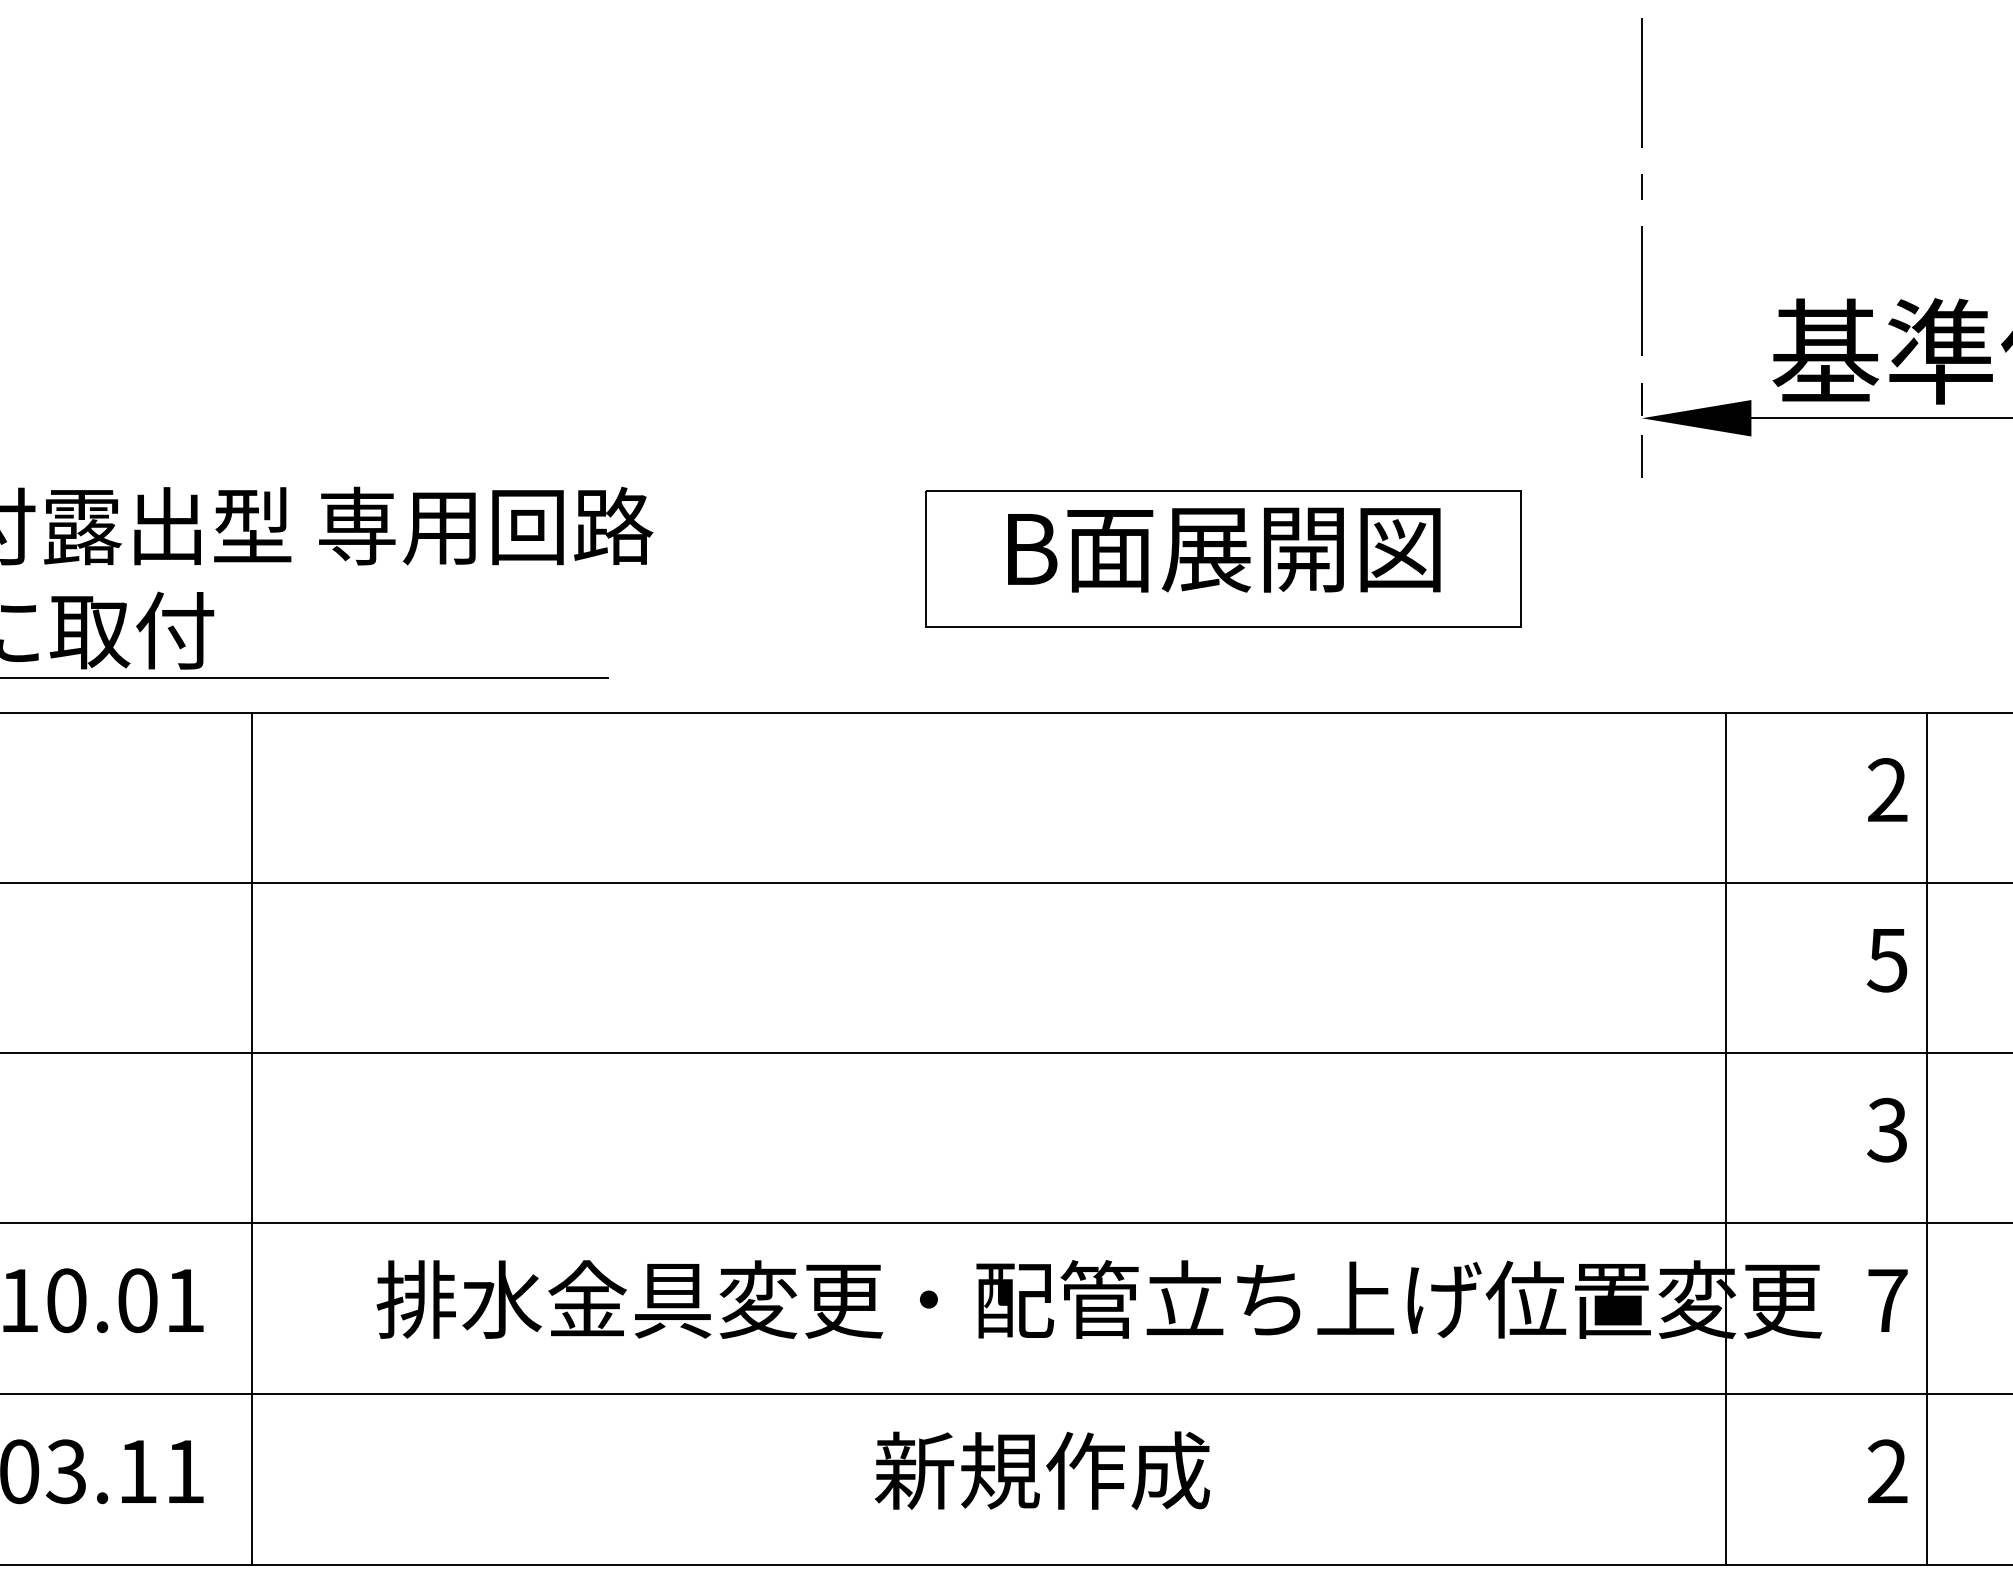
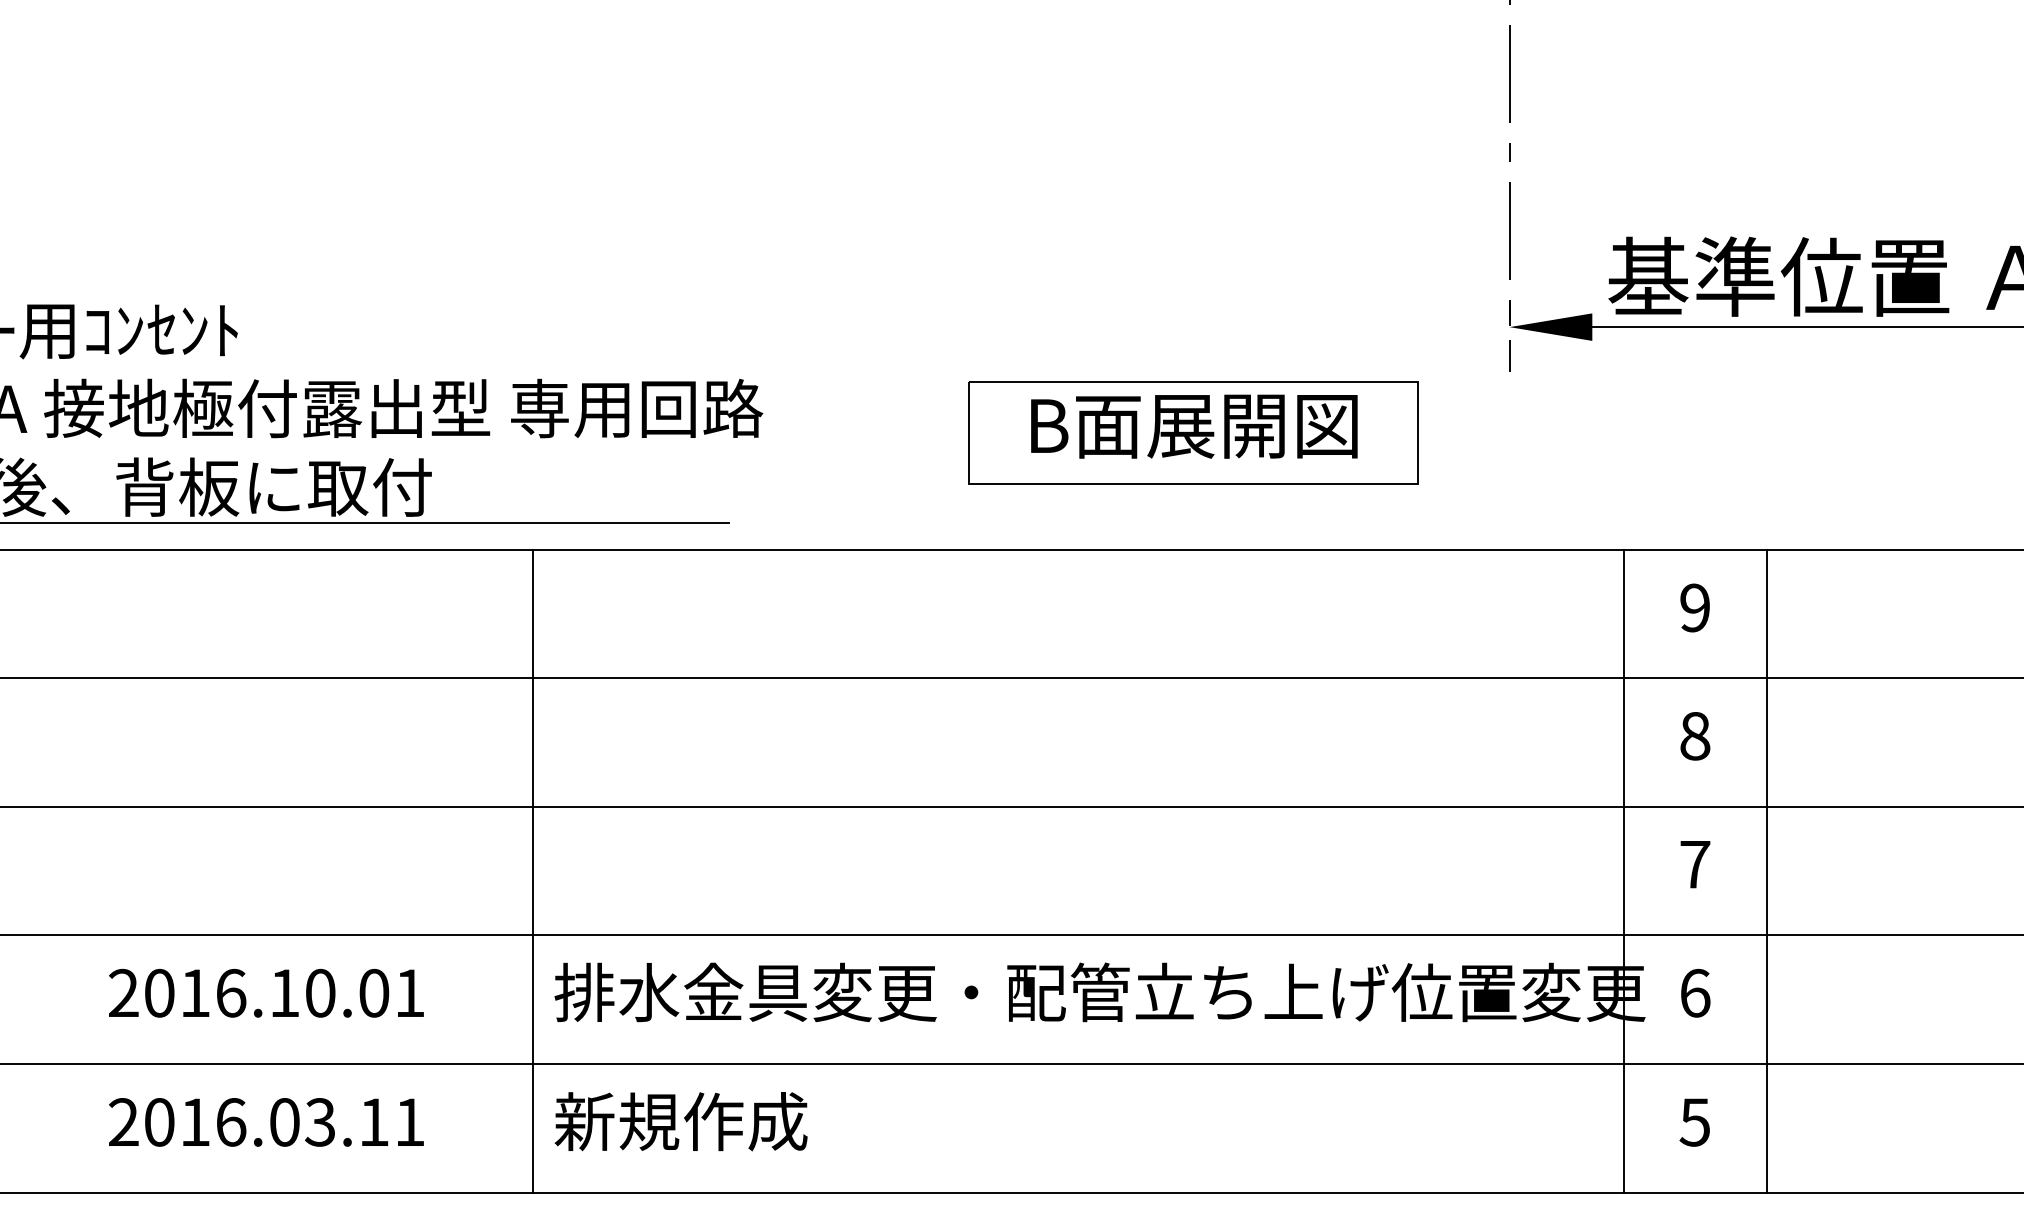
text: (1888, 790) -> (1695, 608), 2 -> 9
text: (1886, 960) -> (1694, 736), 5 -> 8
text: (1886, 1130) -> (1694, 864), 3 -> 7
line: (252, 1139) -> (532, 871), moved
line: (1726, 1139) -> (1624, 871), moved
line: (1926, 1139) -> (1766, 871), moved
text: (1888, 1299) -> (1695, 992), 7 -> 6
text: (1041, 1470) -> (680, 1121), moved
text: (1886, 1471) -> (1694, 1122), 2 -> 5

